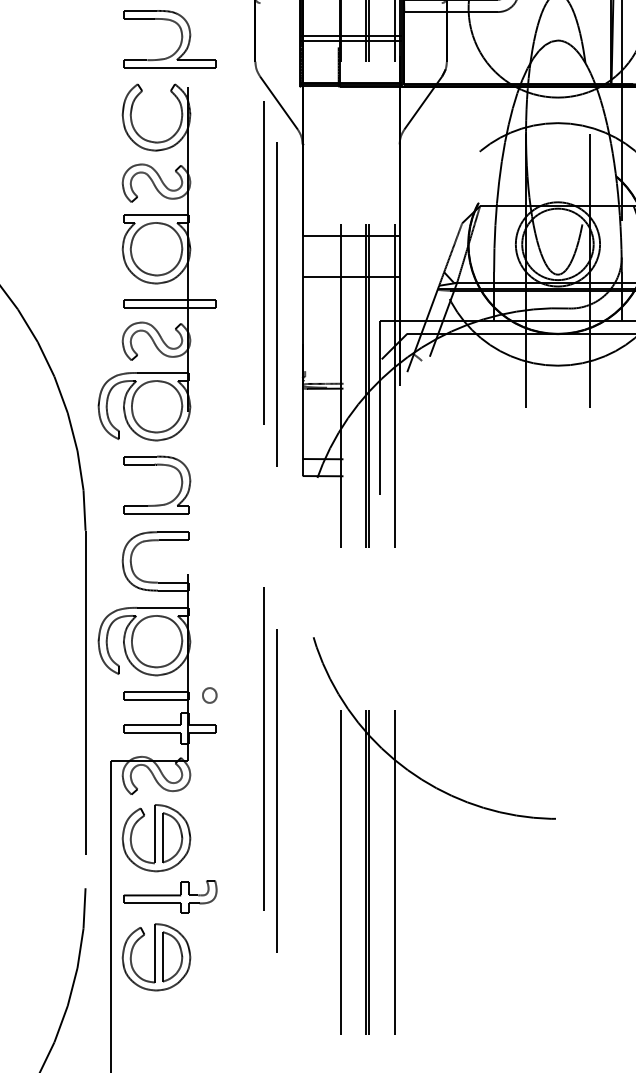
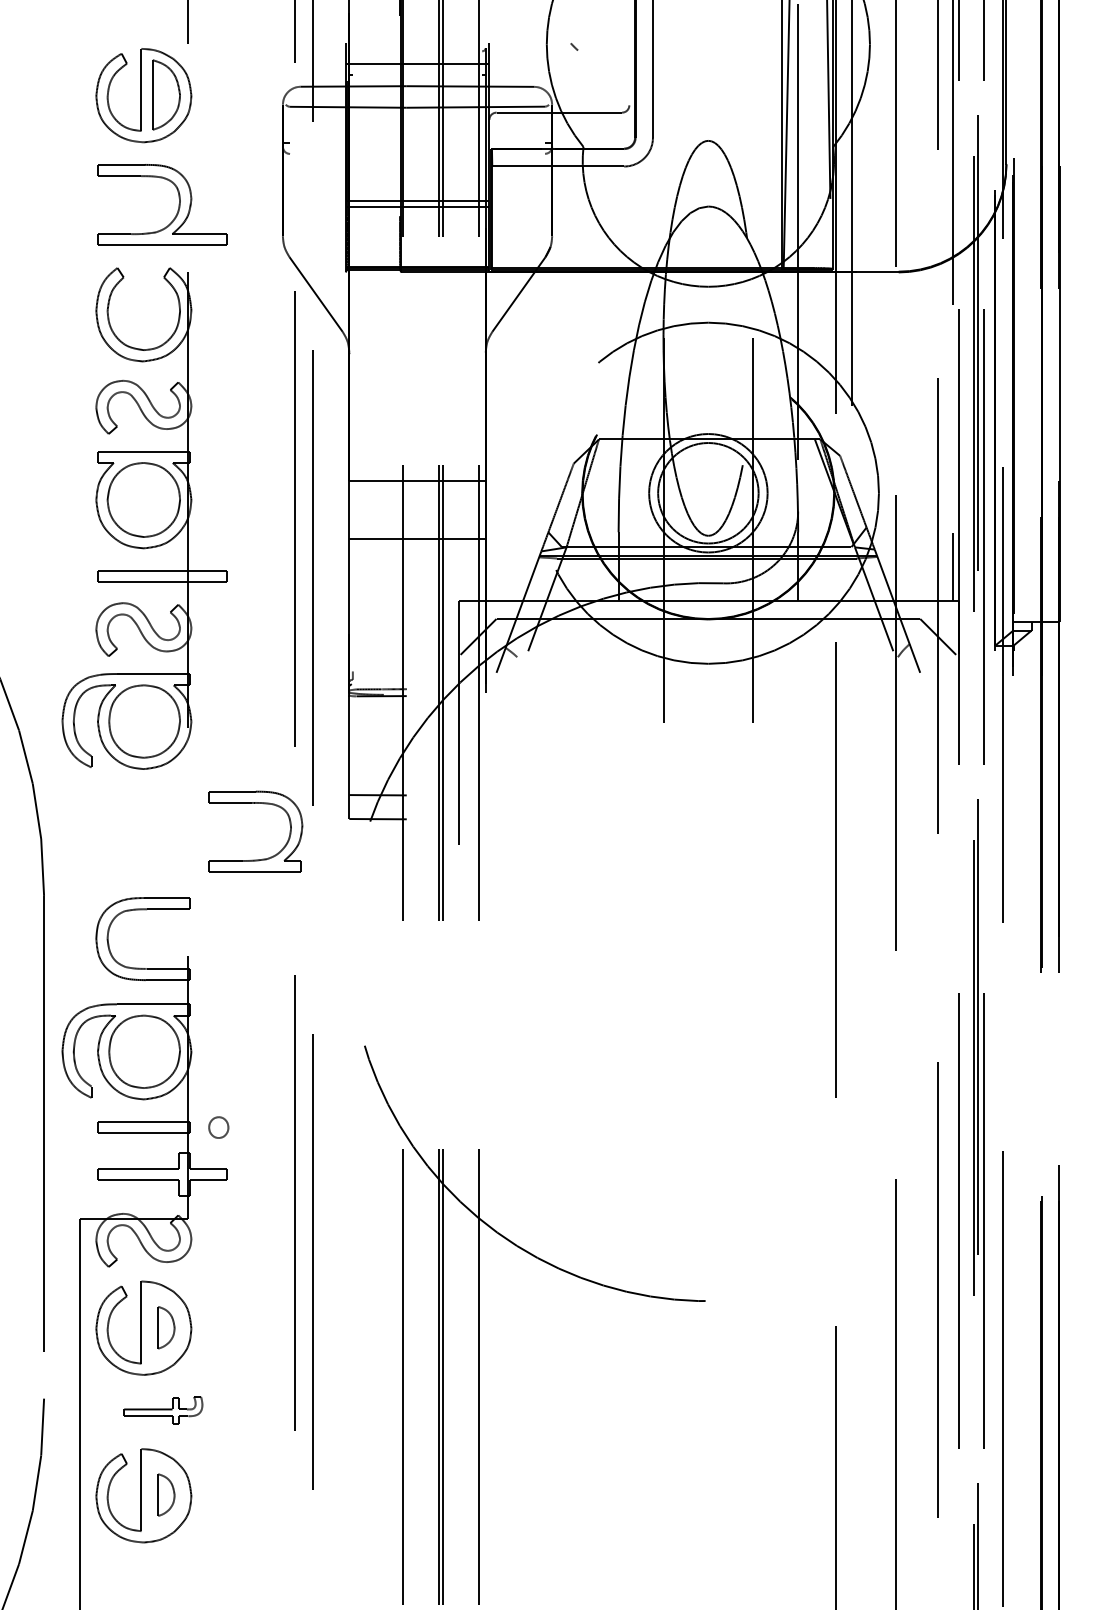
part: (161, 504) -> (262, 858), moved
part: (172, 837) -> (166, 1327), size x0.6
part: (170, 896) -> (163, 1410), size x0.6
part: (172, 956) -> (166, 1494), size x0.6

